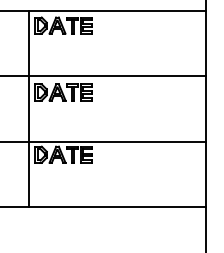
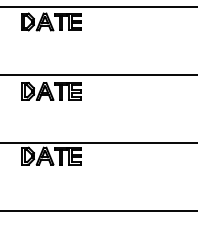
line: (28, 108) -> (14, 108), removed

